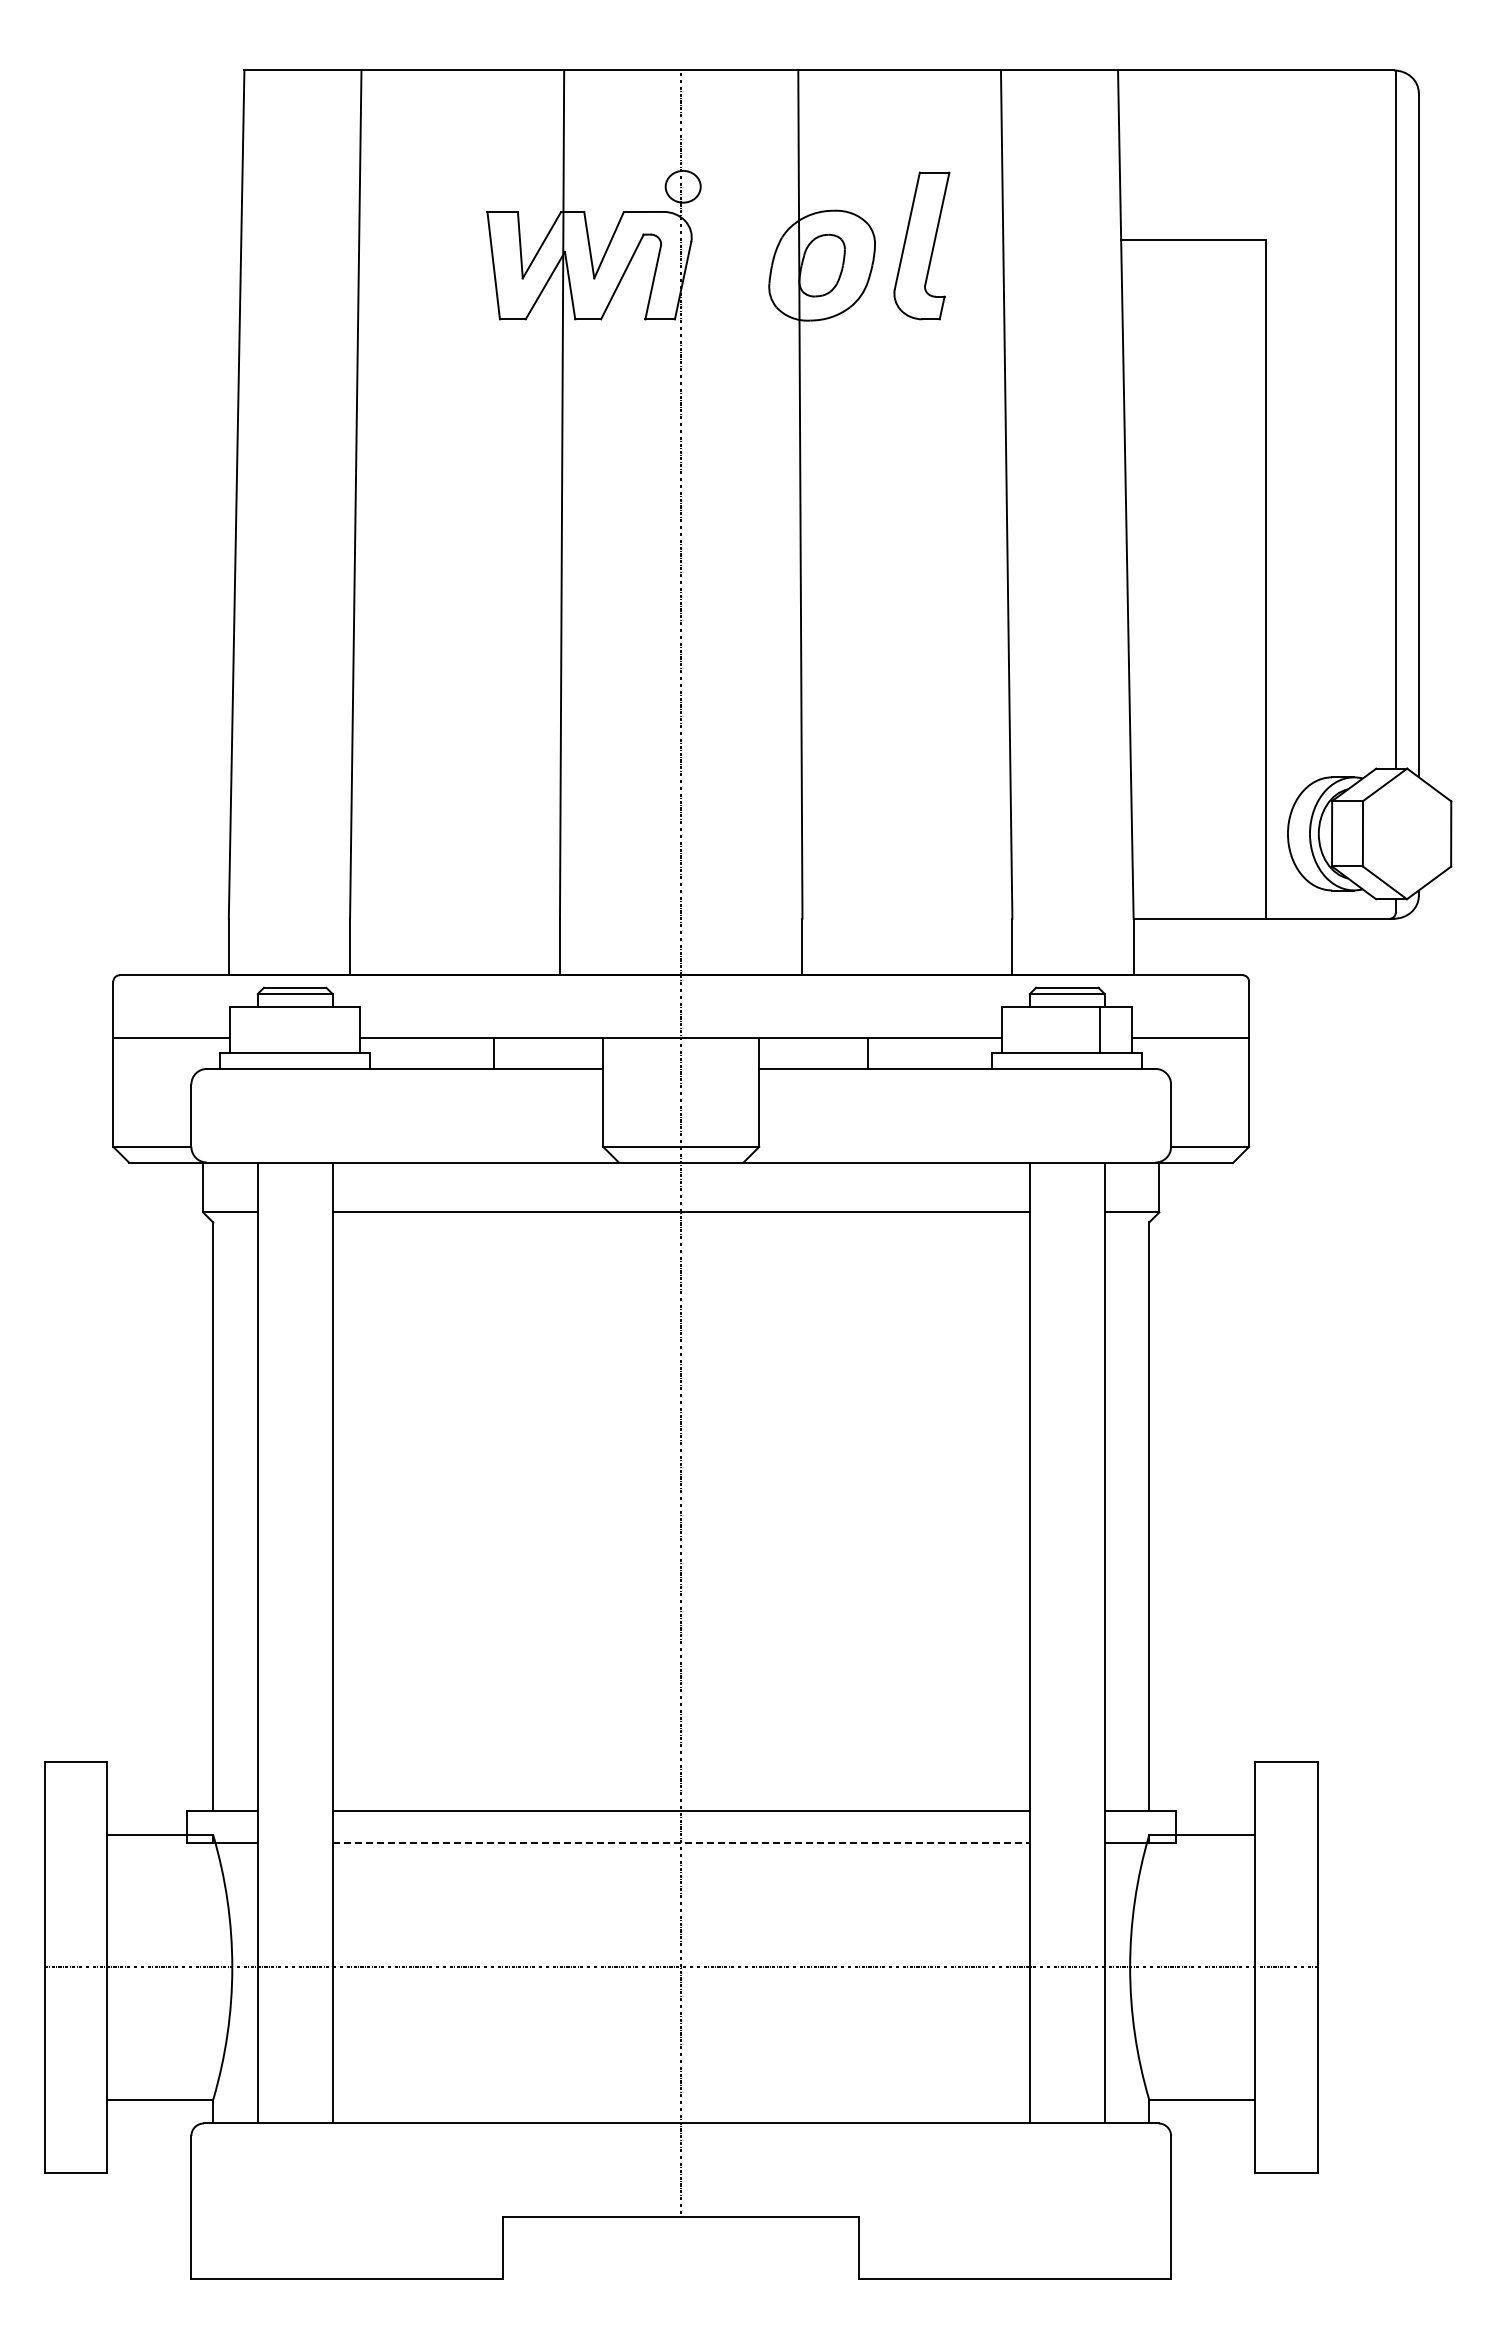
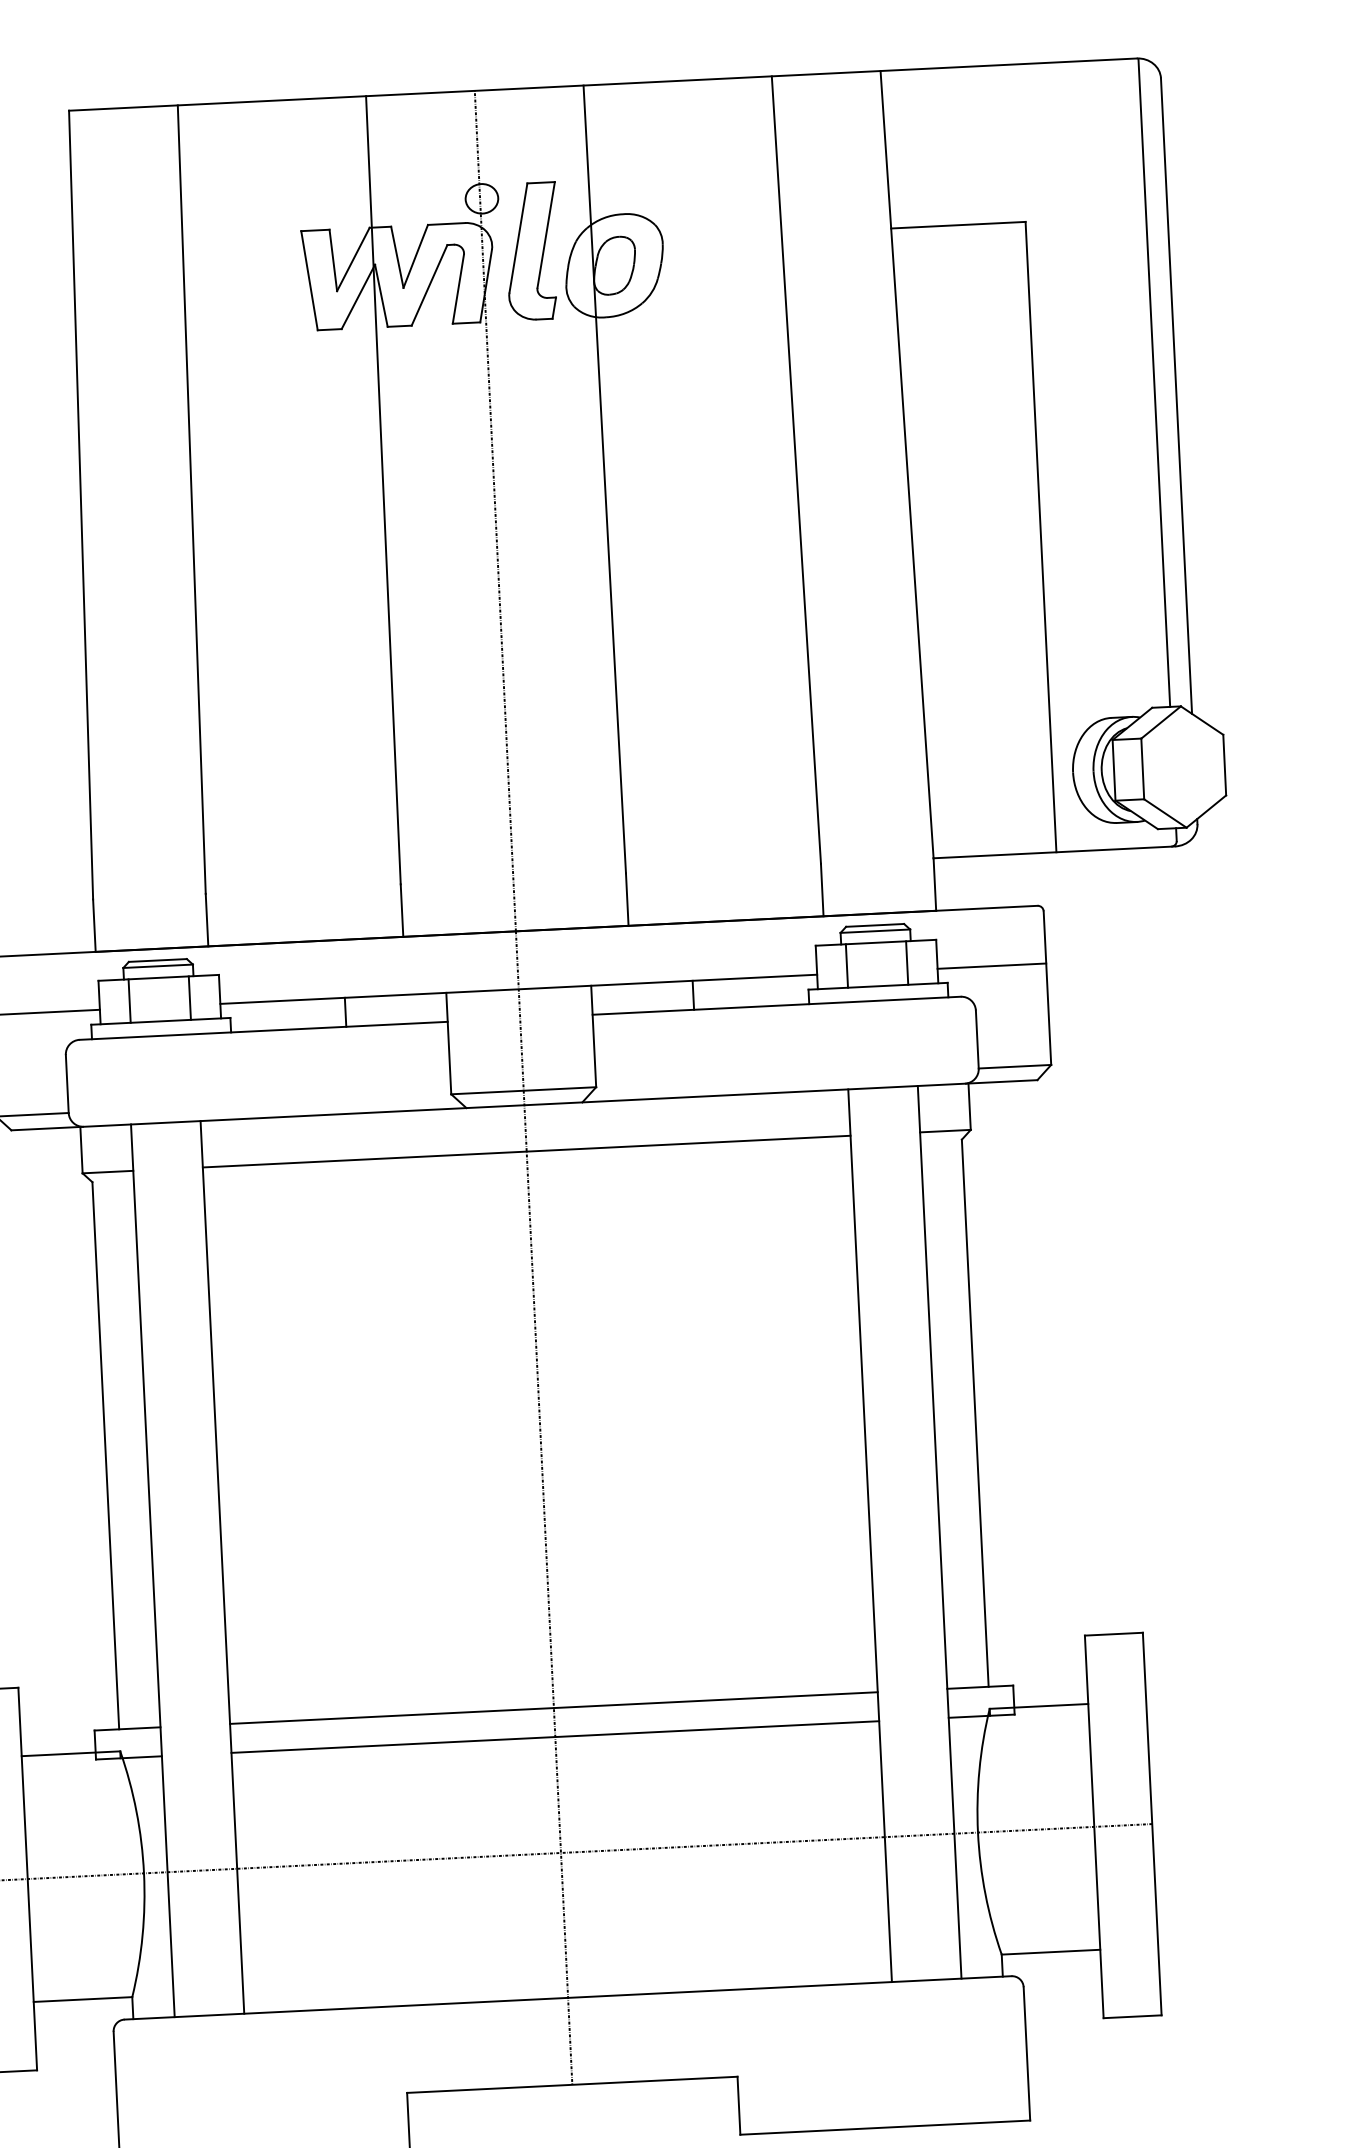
part: (921, 245) -> (532, 251), moved
line: (262, 1029) -> (129, 1000), added
line: (327, 1029) -> (189, 997), added
line: (1034, 1029) -> (846, 965), added
line: (681, 1842) -> (555, 1736), dashed -> solid

